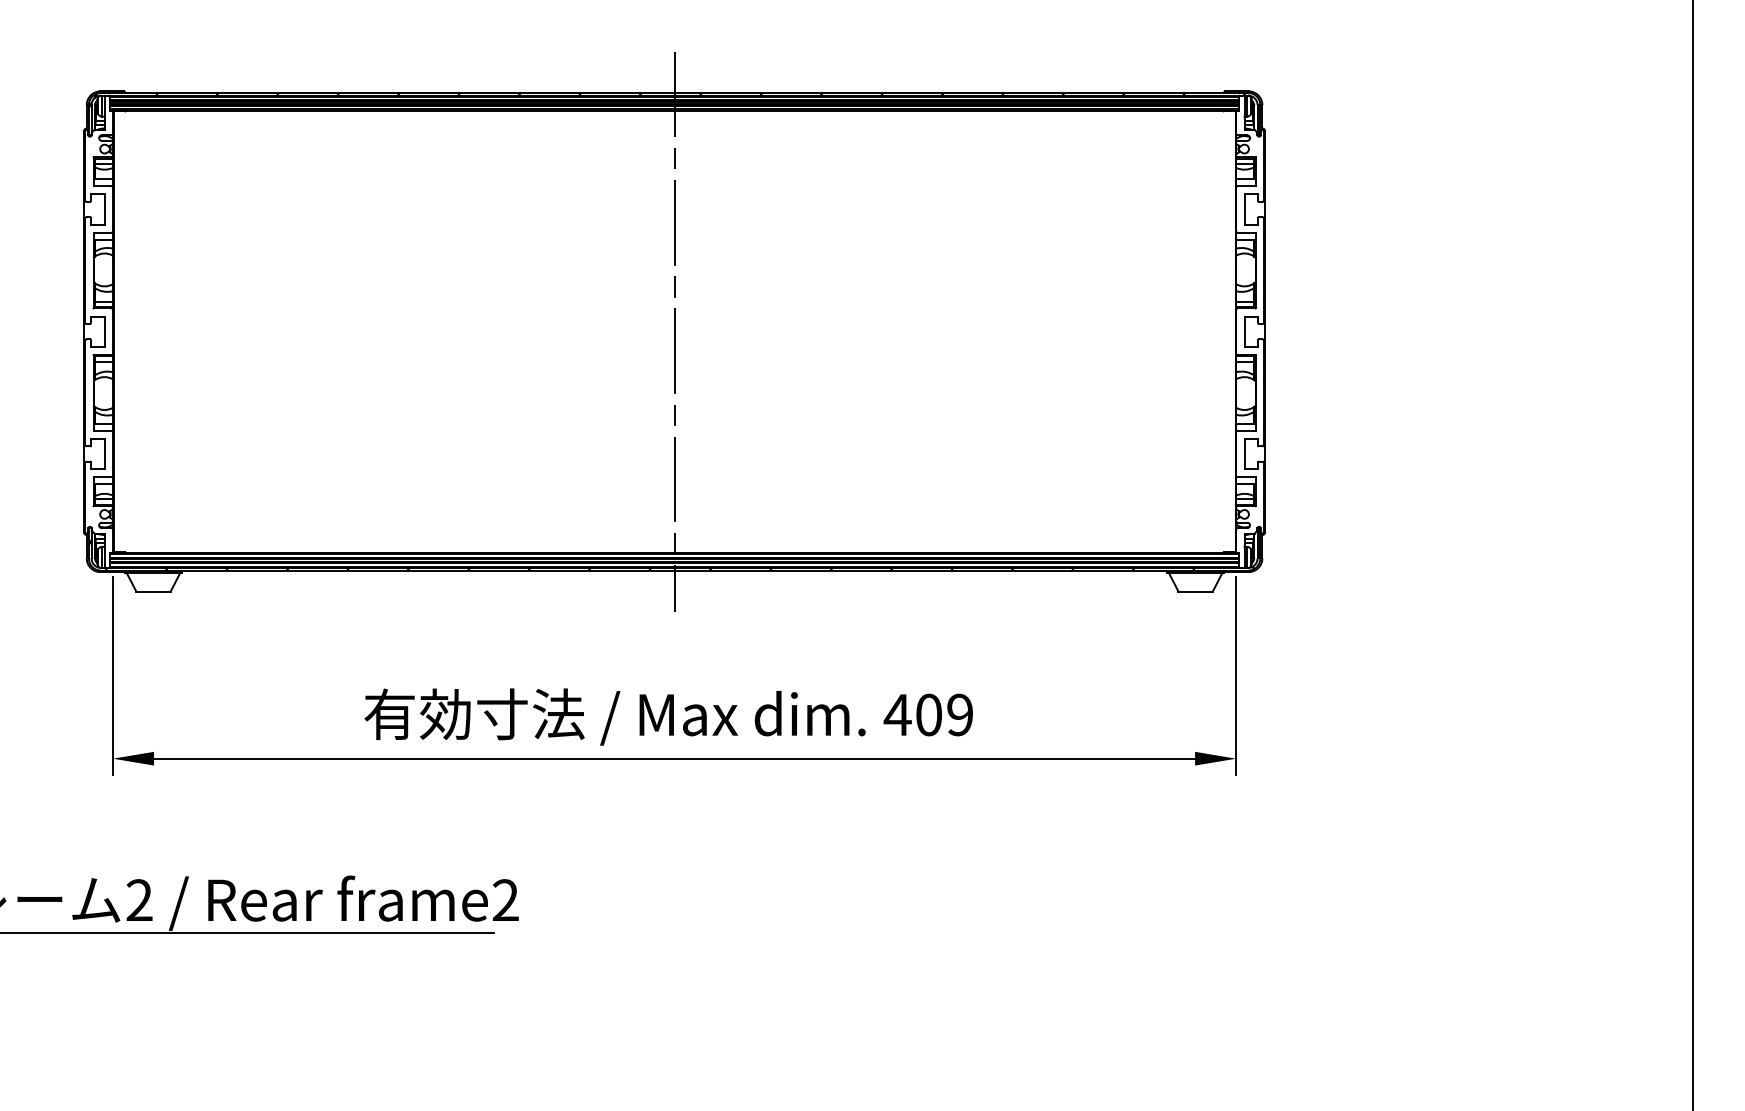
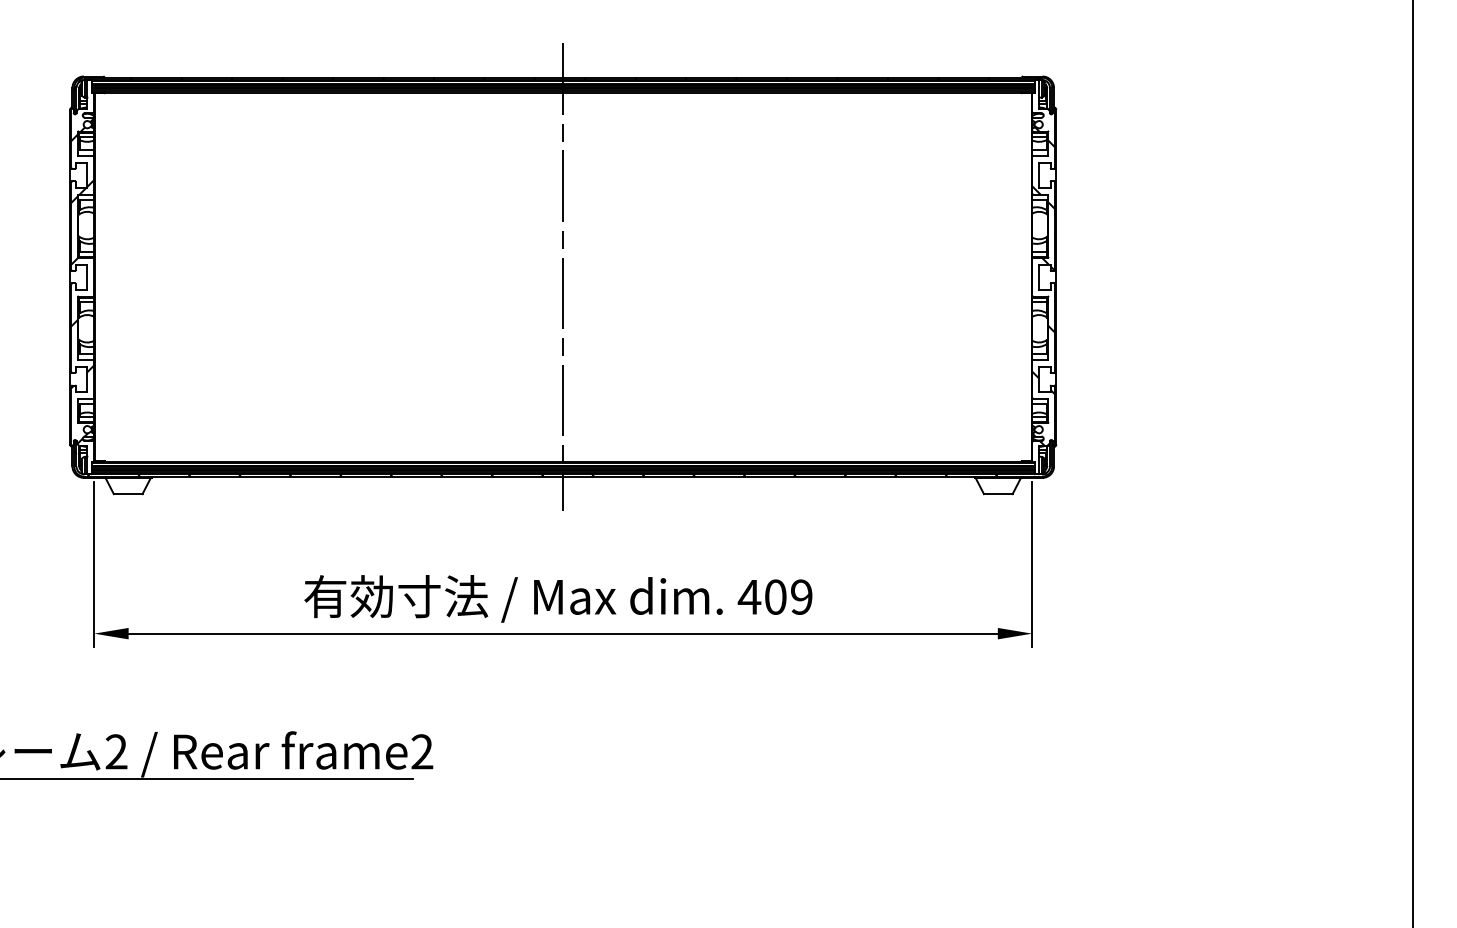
hatch: (98, 336) -> (82, 281), added
hatch: (1249, 342) -> (1043, 286), added

